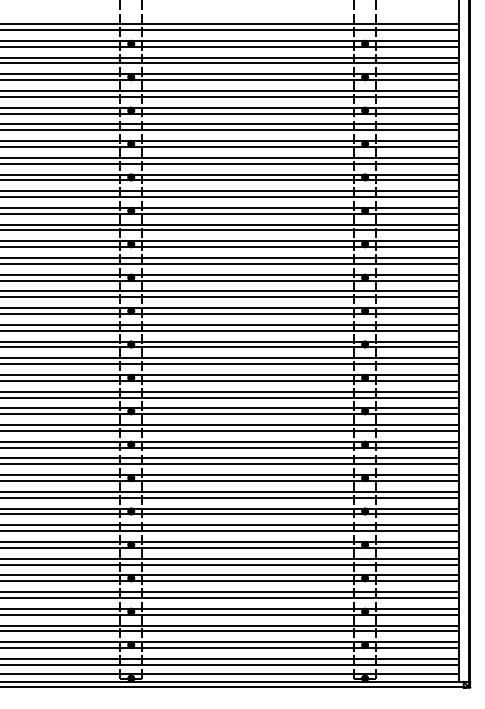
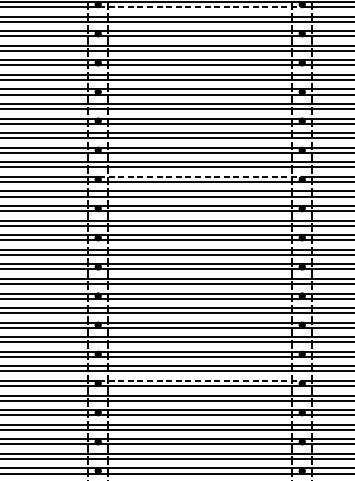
line: (248, 113) -> (200, 7), solid -> dashed
line: (248, 308) -> (200, 177), solid -> dashed
line: (248, 542) -> (200, 381), solid -> dashed

